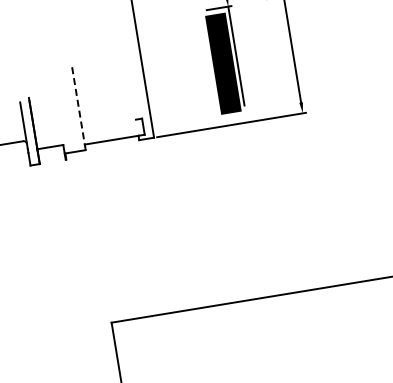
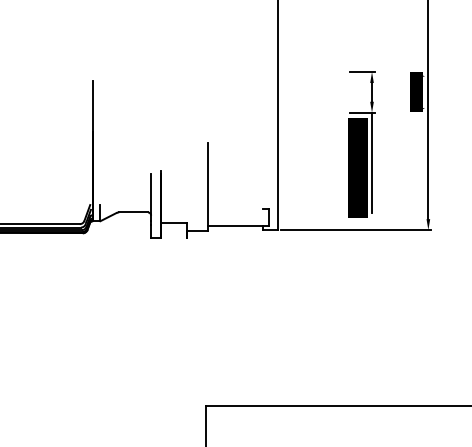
line: (78, 105) -> (208, 186), dashed -> solid

